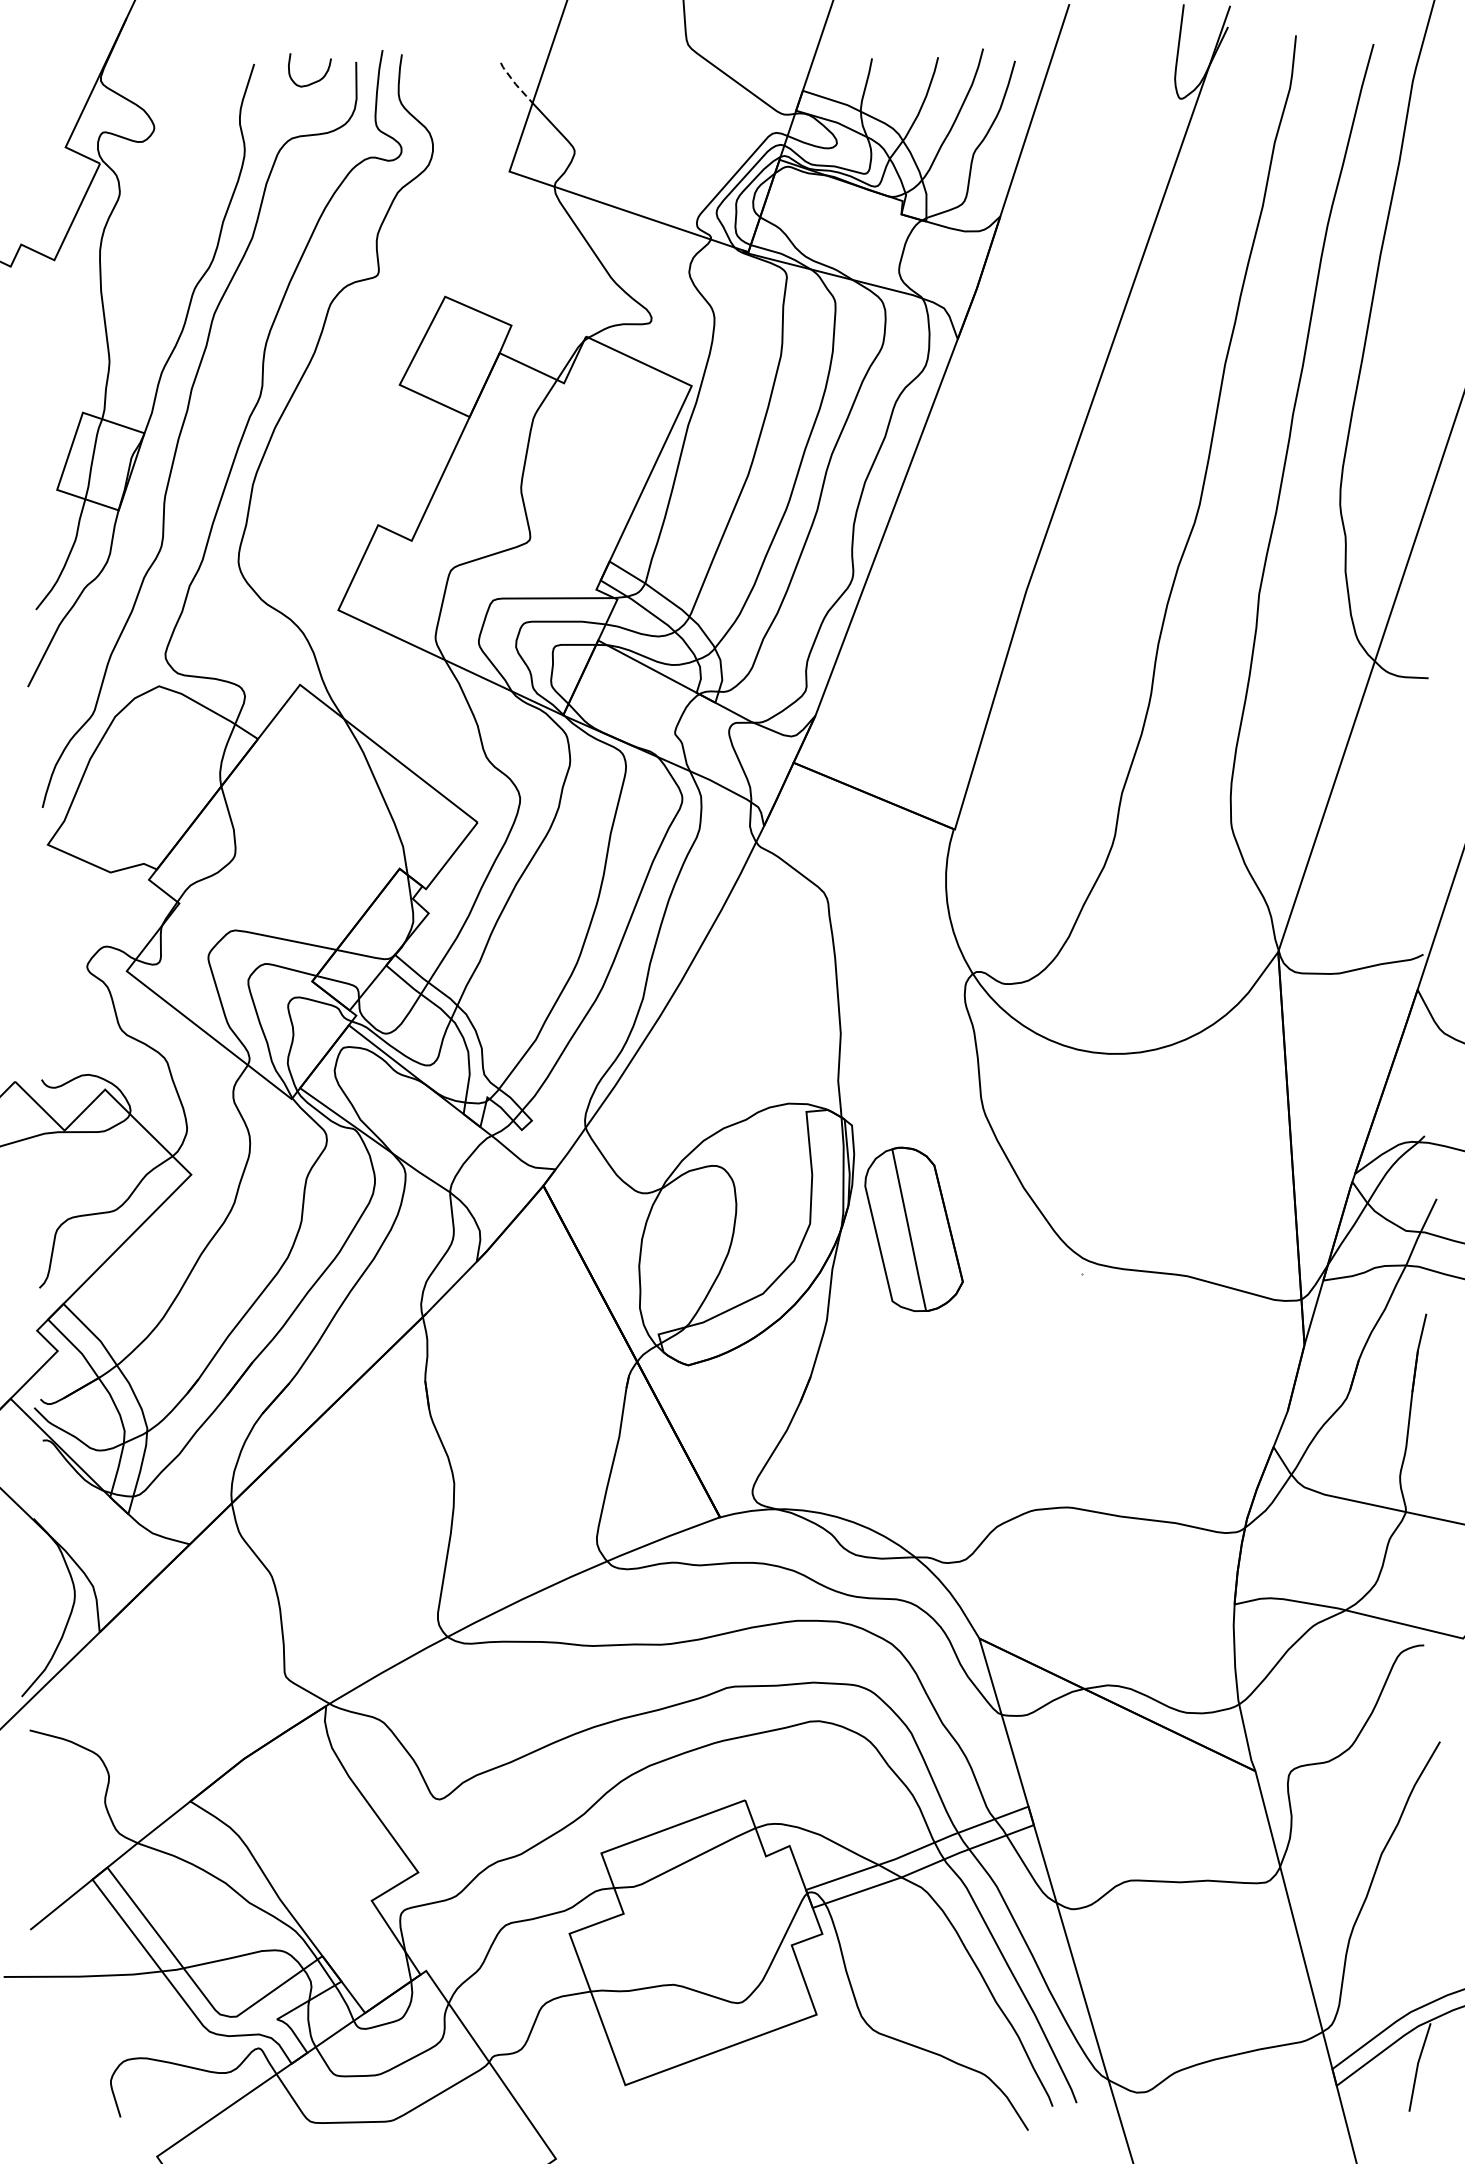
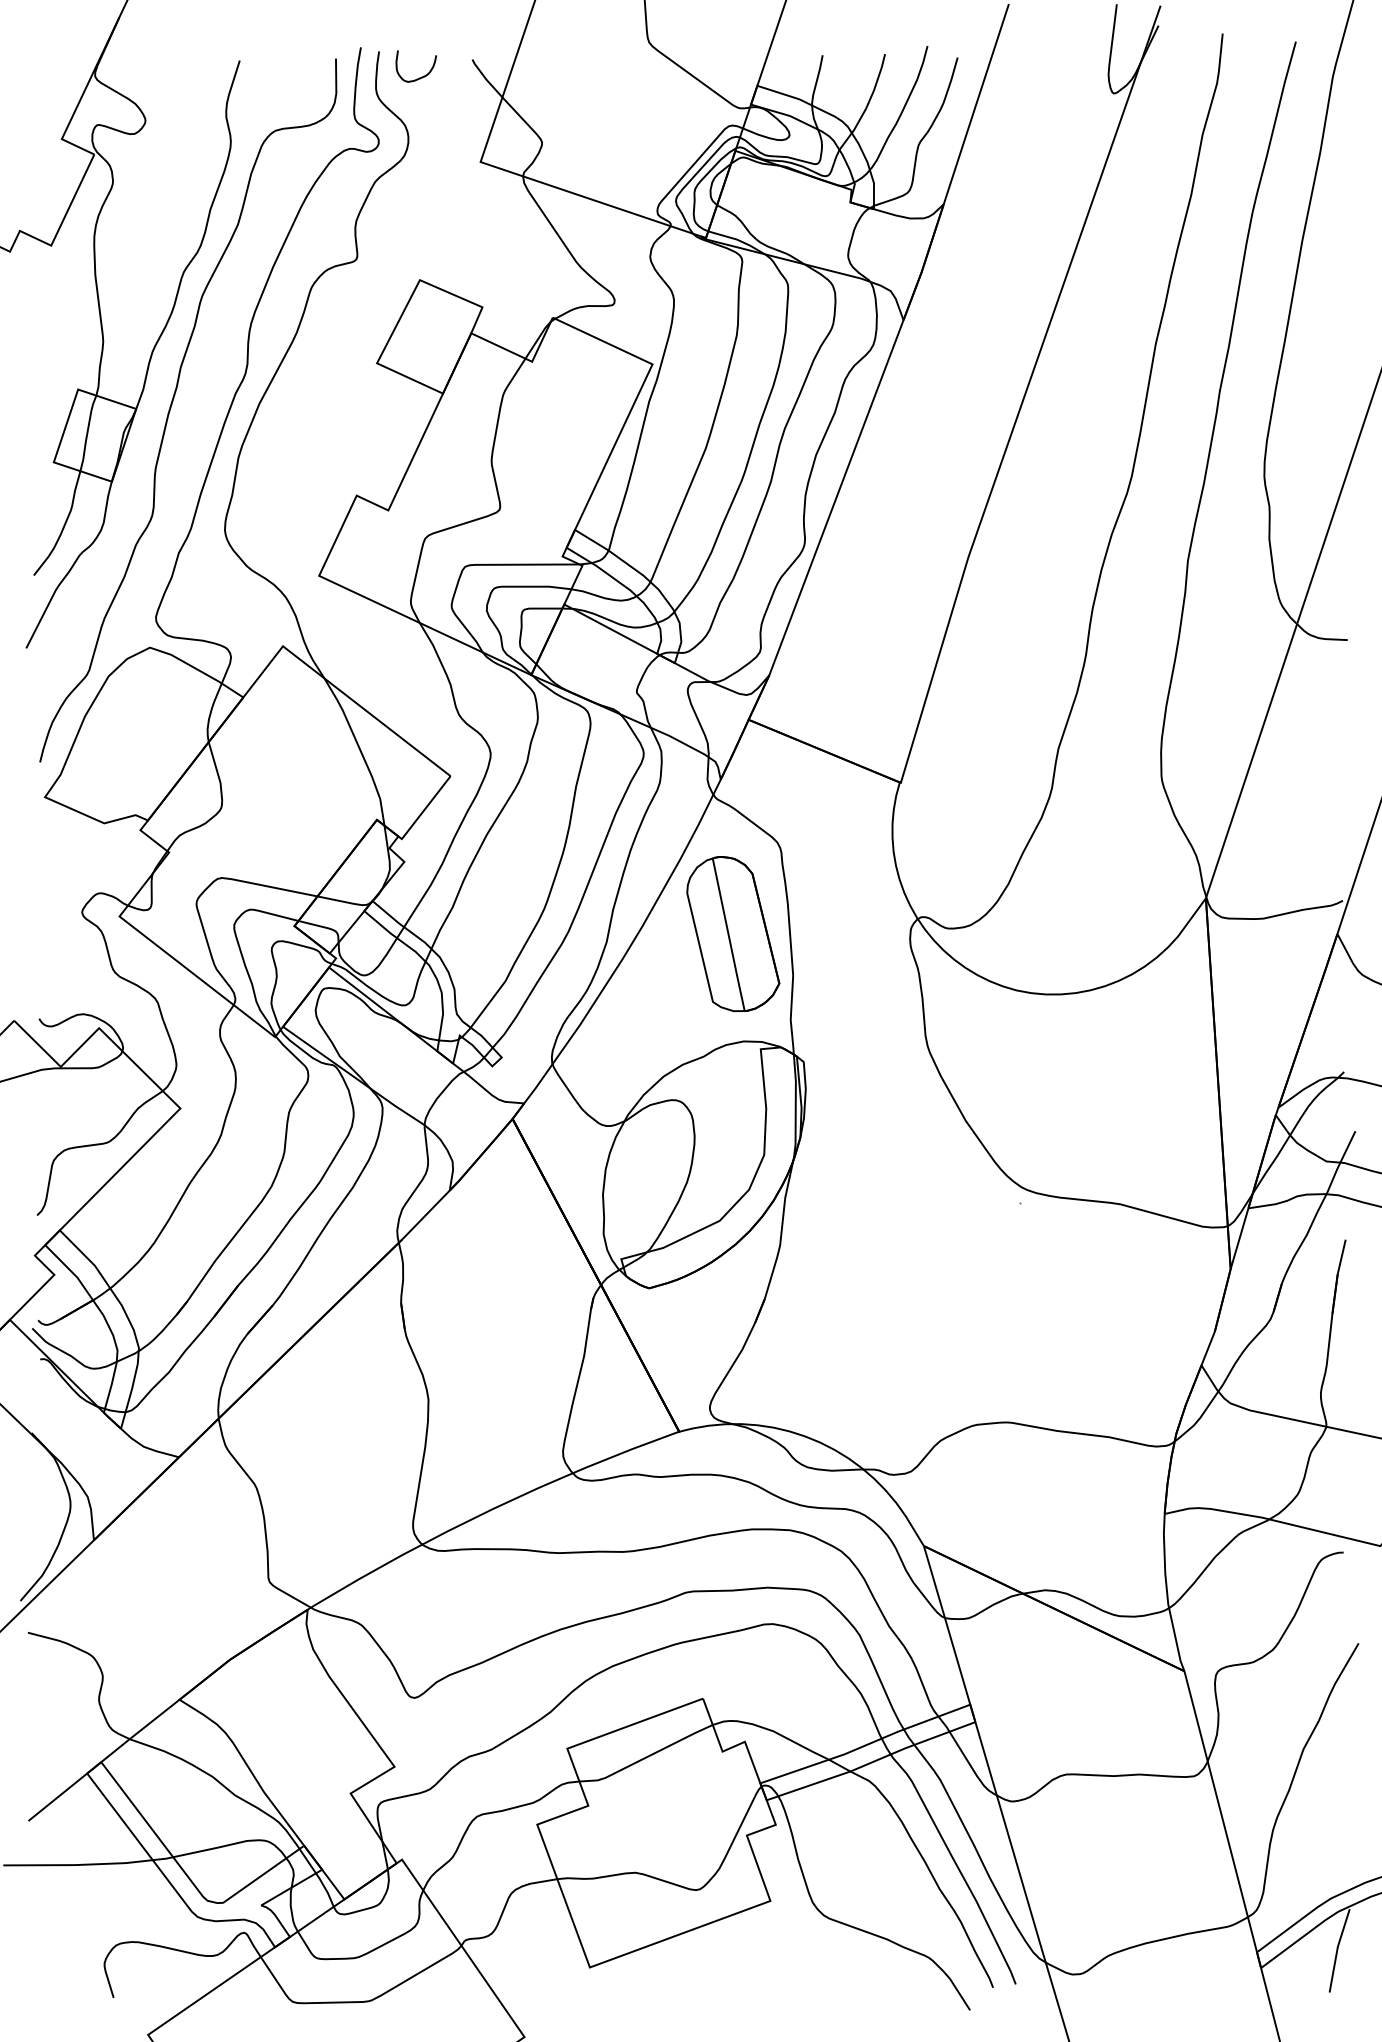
curve: (315, 80) -> (421, 76), moved
line: (515, 84) -> (486, 79), dashed -> solid
part: (914, 1229) -> (733, 934), moved

